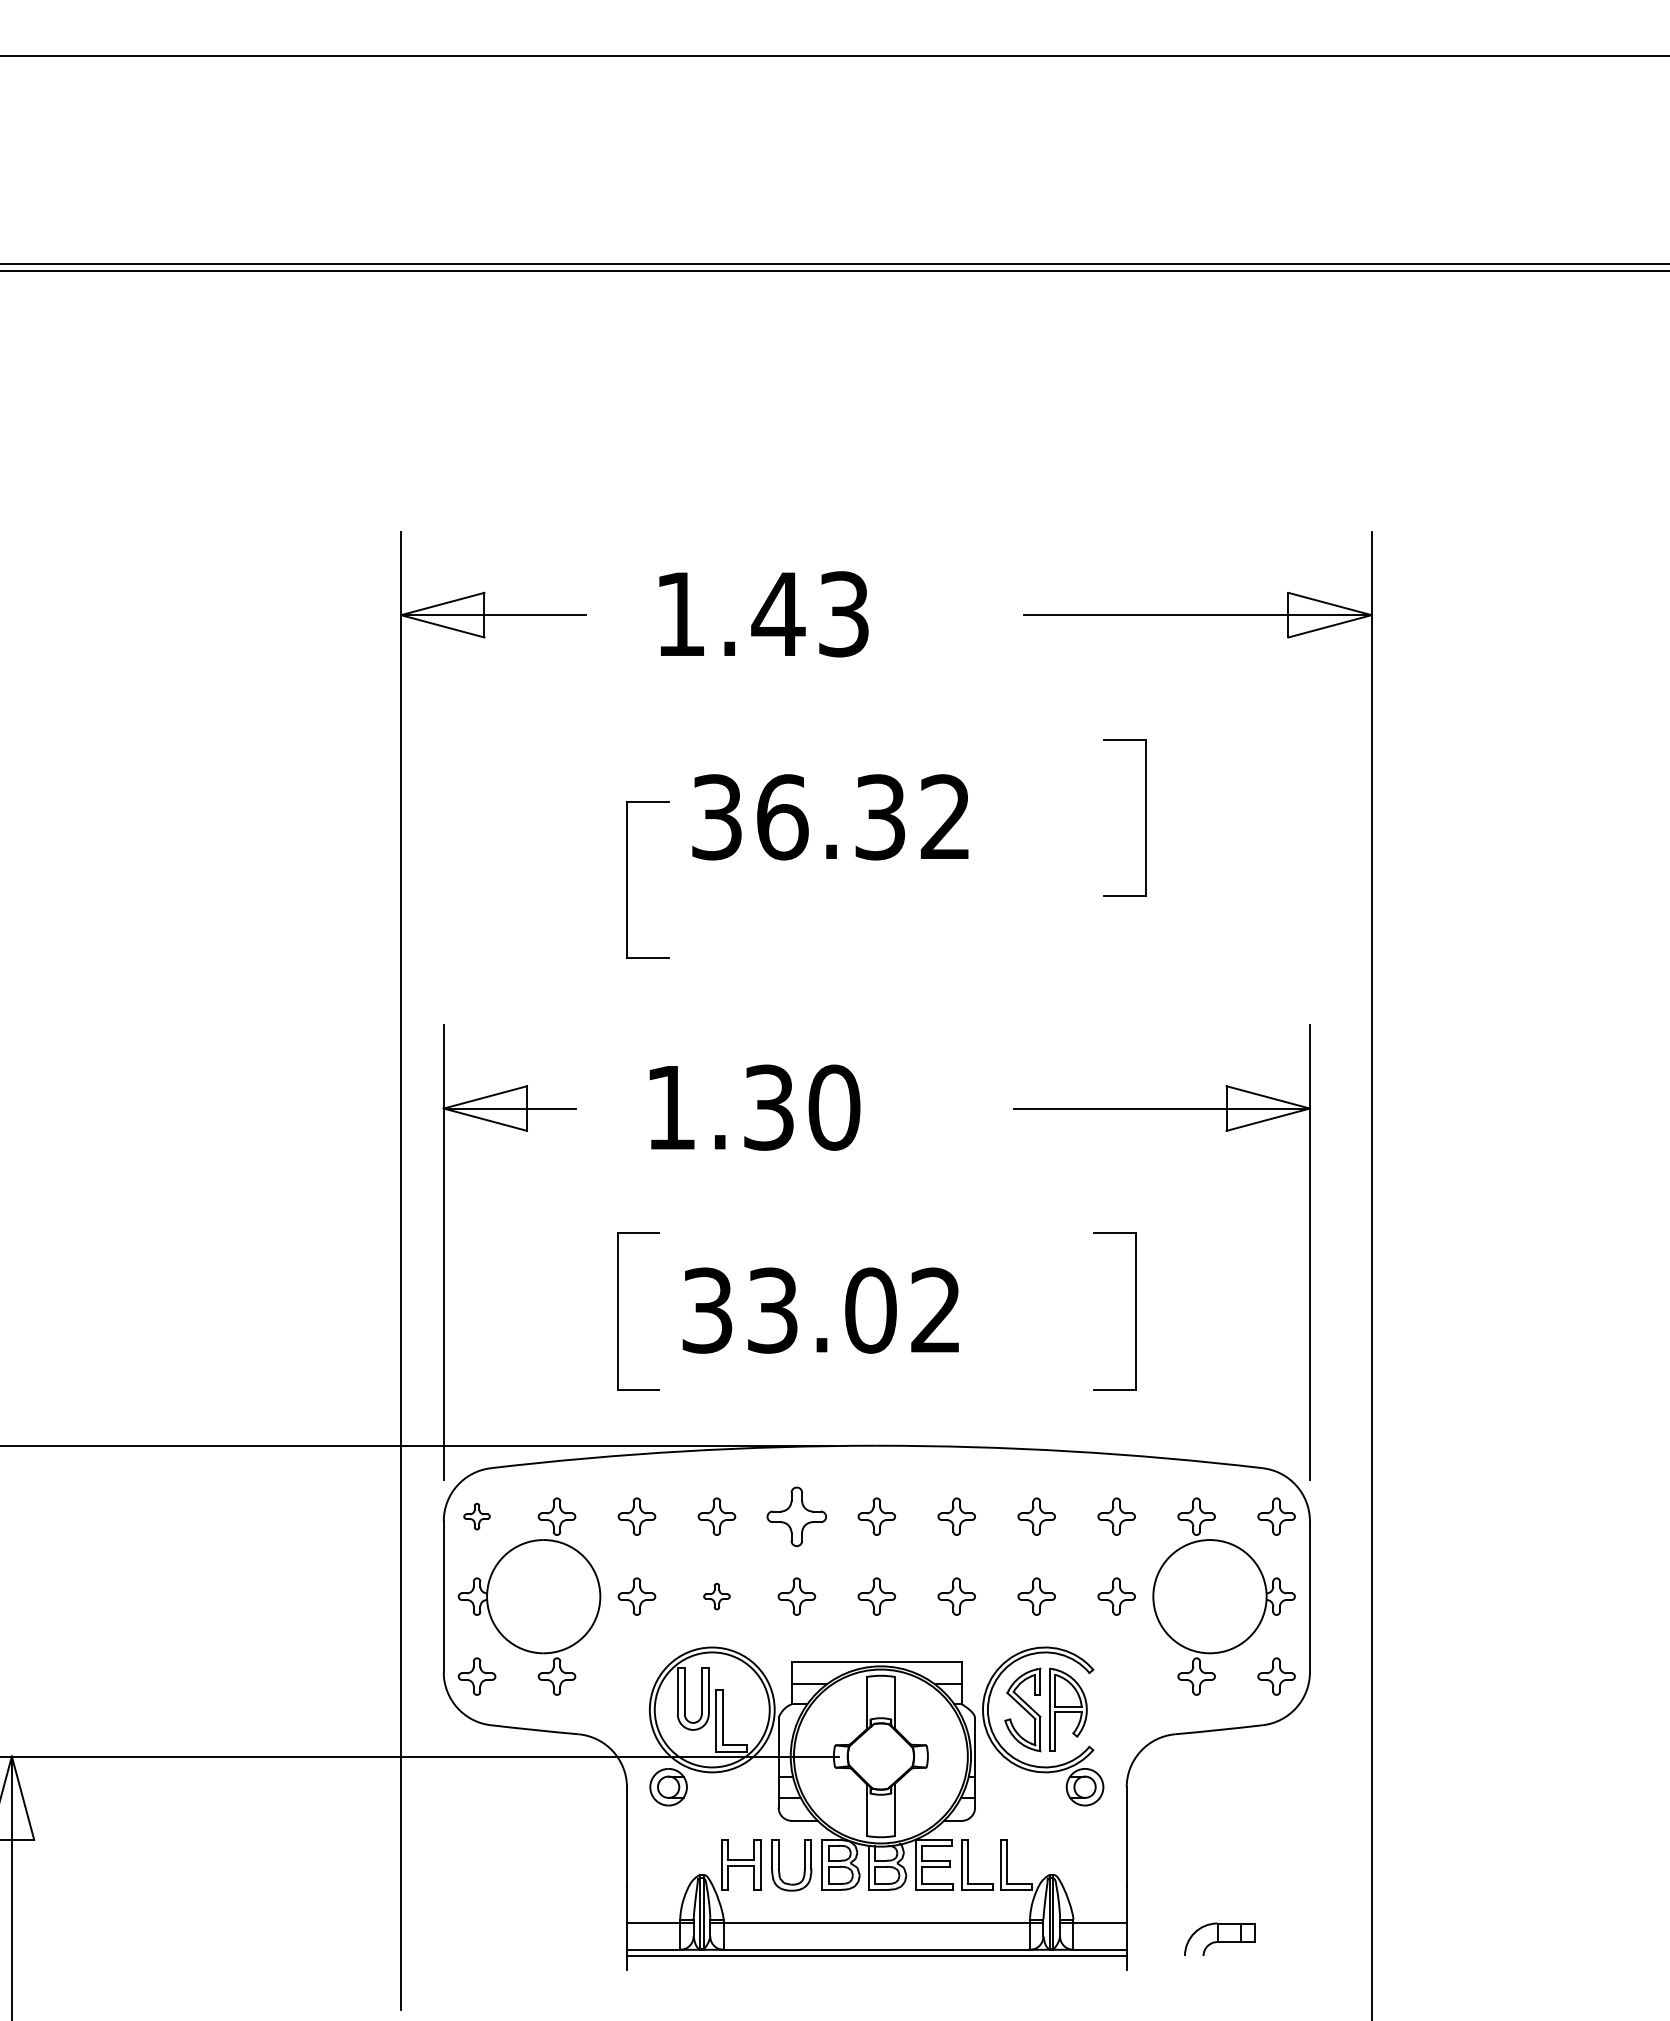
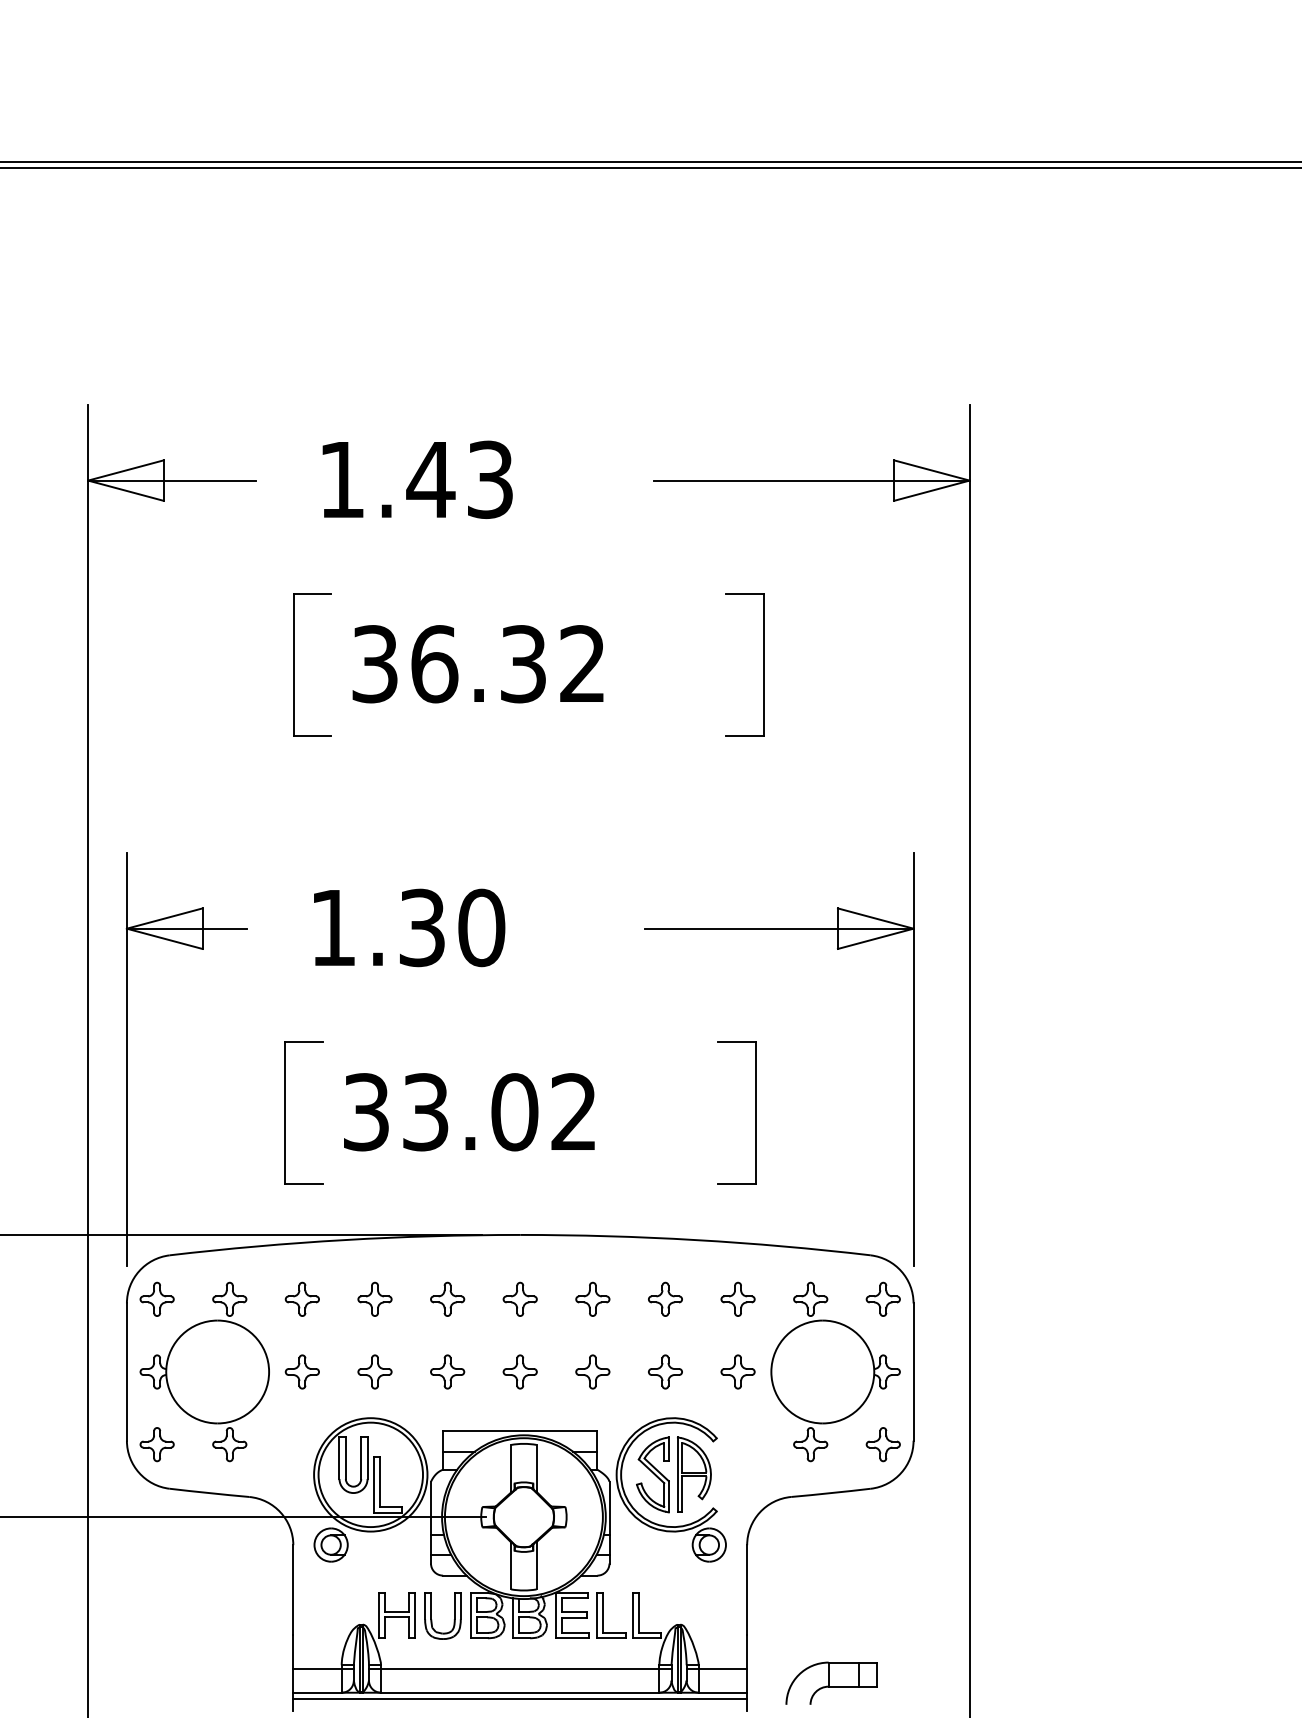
part: (627, 879) -> (293, 664), moved
part: (476, 1516) -> (156, 1299), size x1.43
part: (796, 1516) -> (447, 1299), size x0.62
part: (716, 1596) -> (374, 1371), size x1.43
part: (1219, 1939) -> (831, 1683), size x1.43

